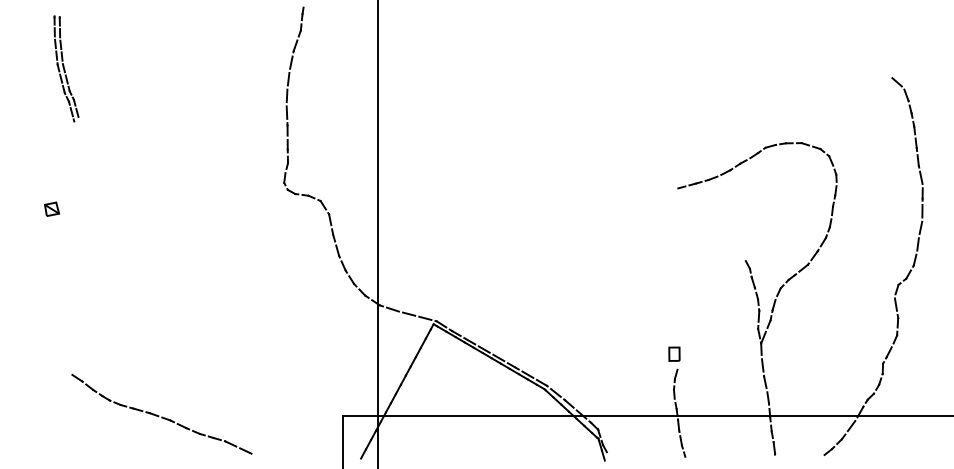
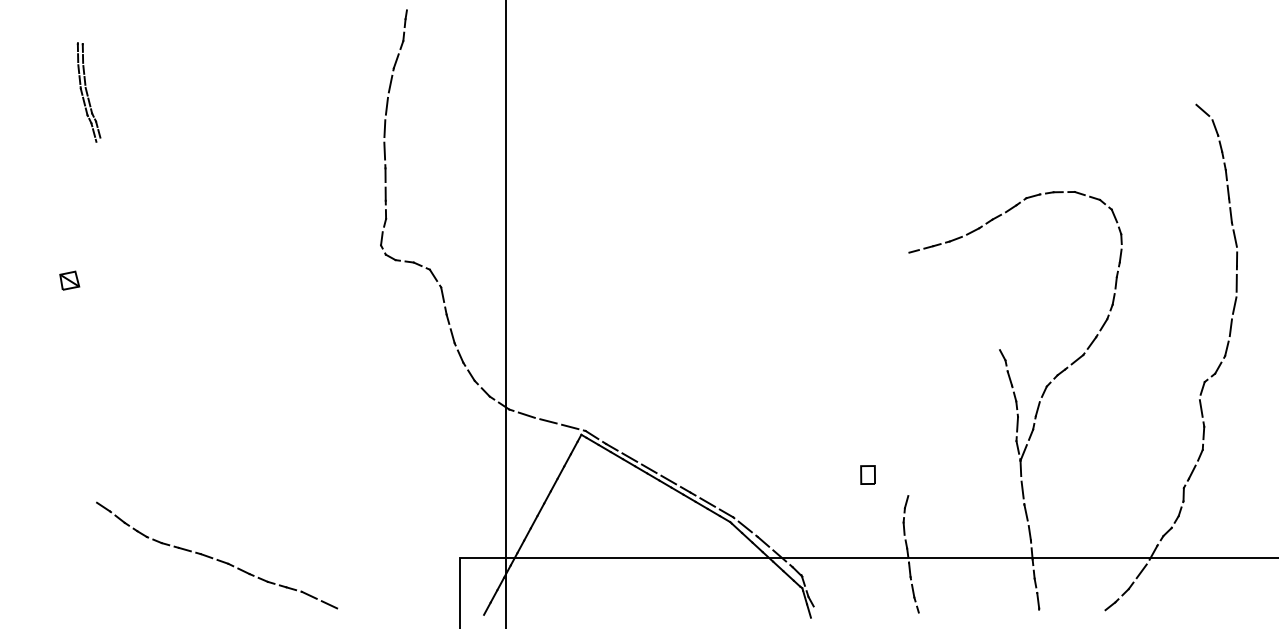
part: (66, 68) -> (89, 91), size x0.7
part: (674, 353) -> (868, 474), moved

